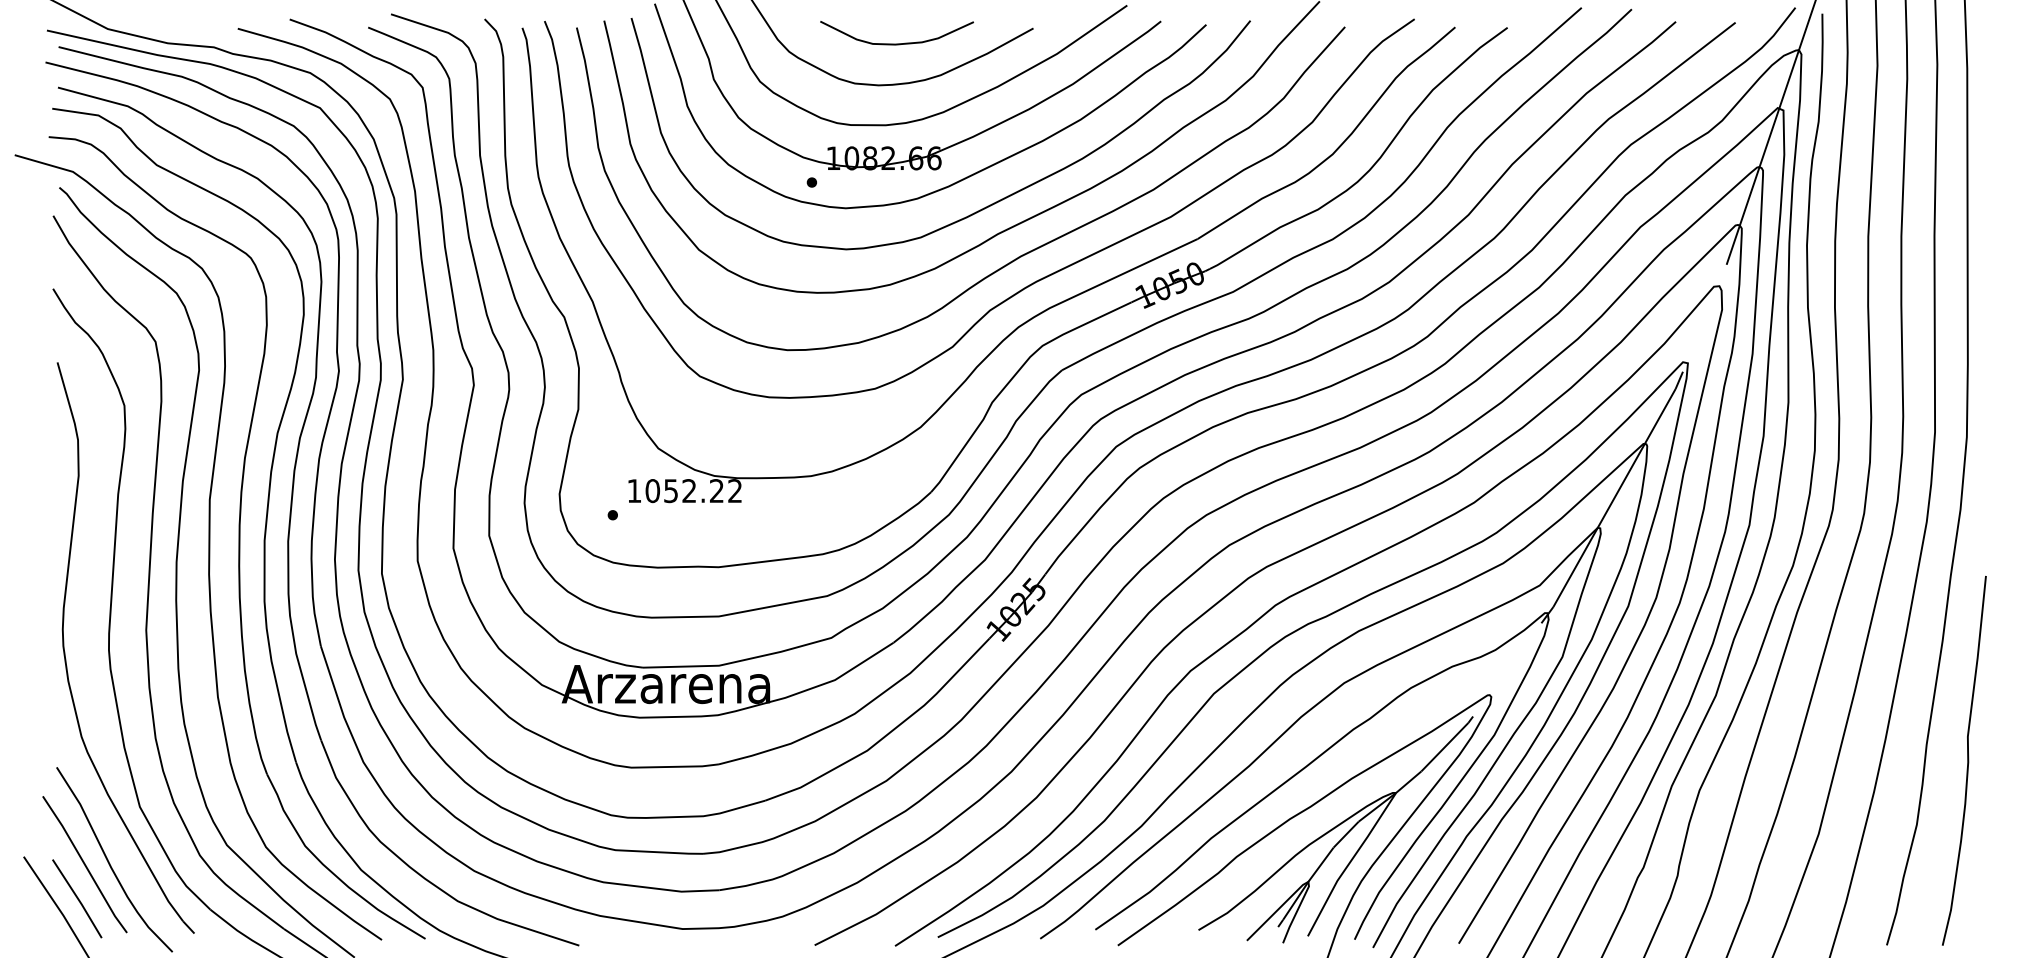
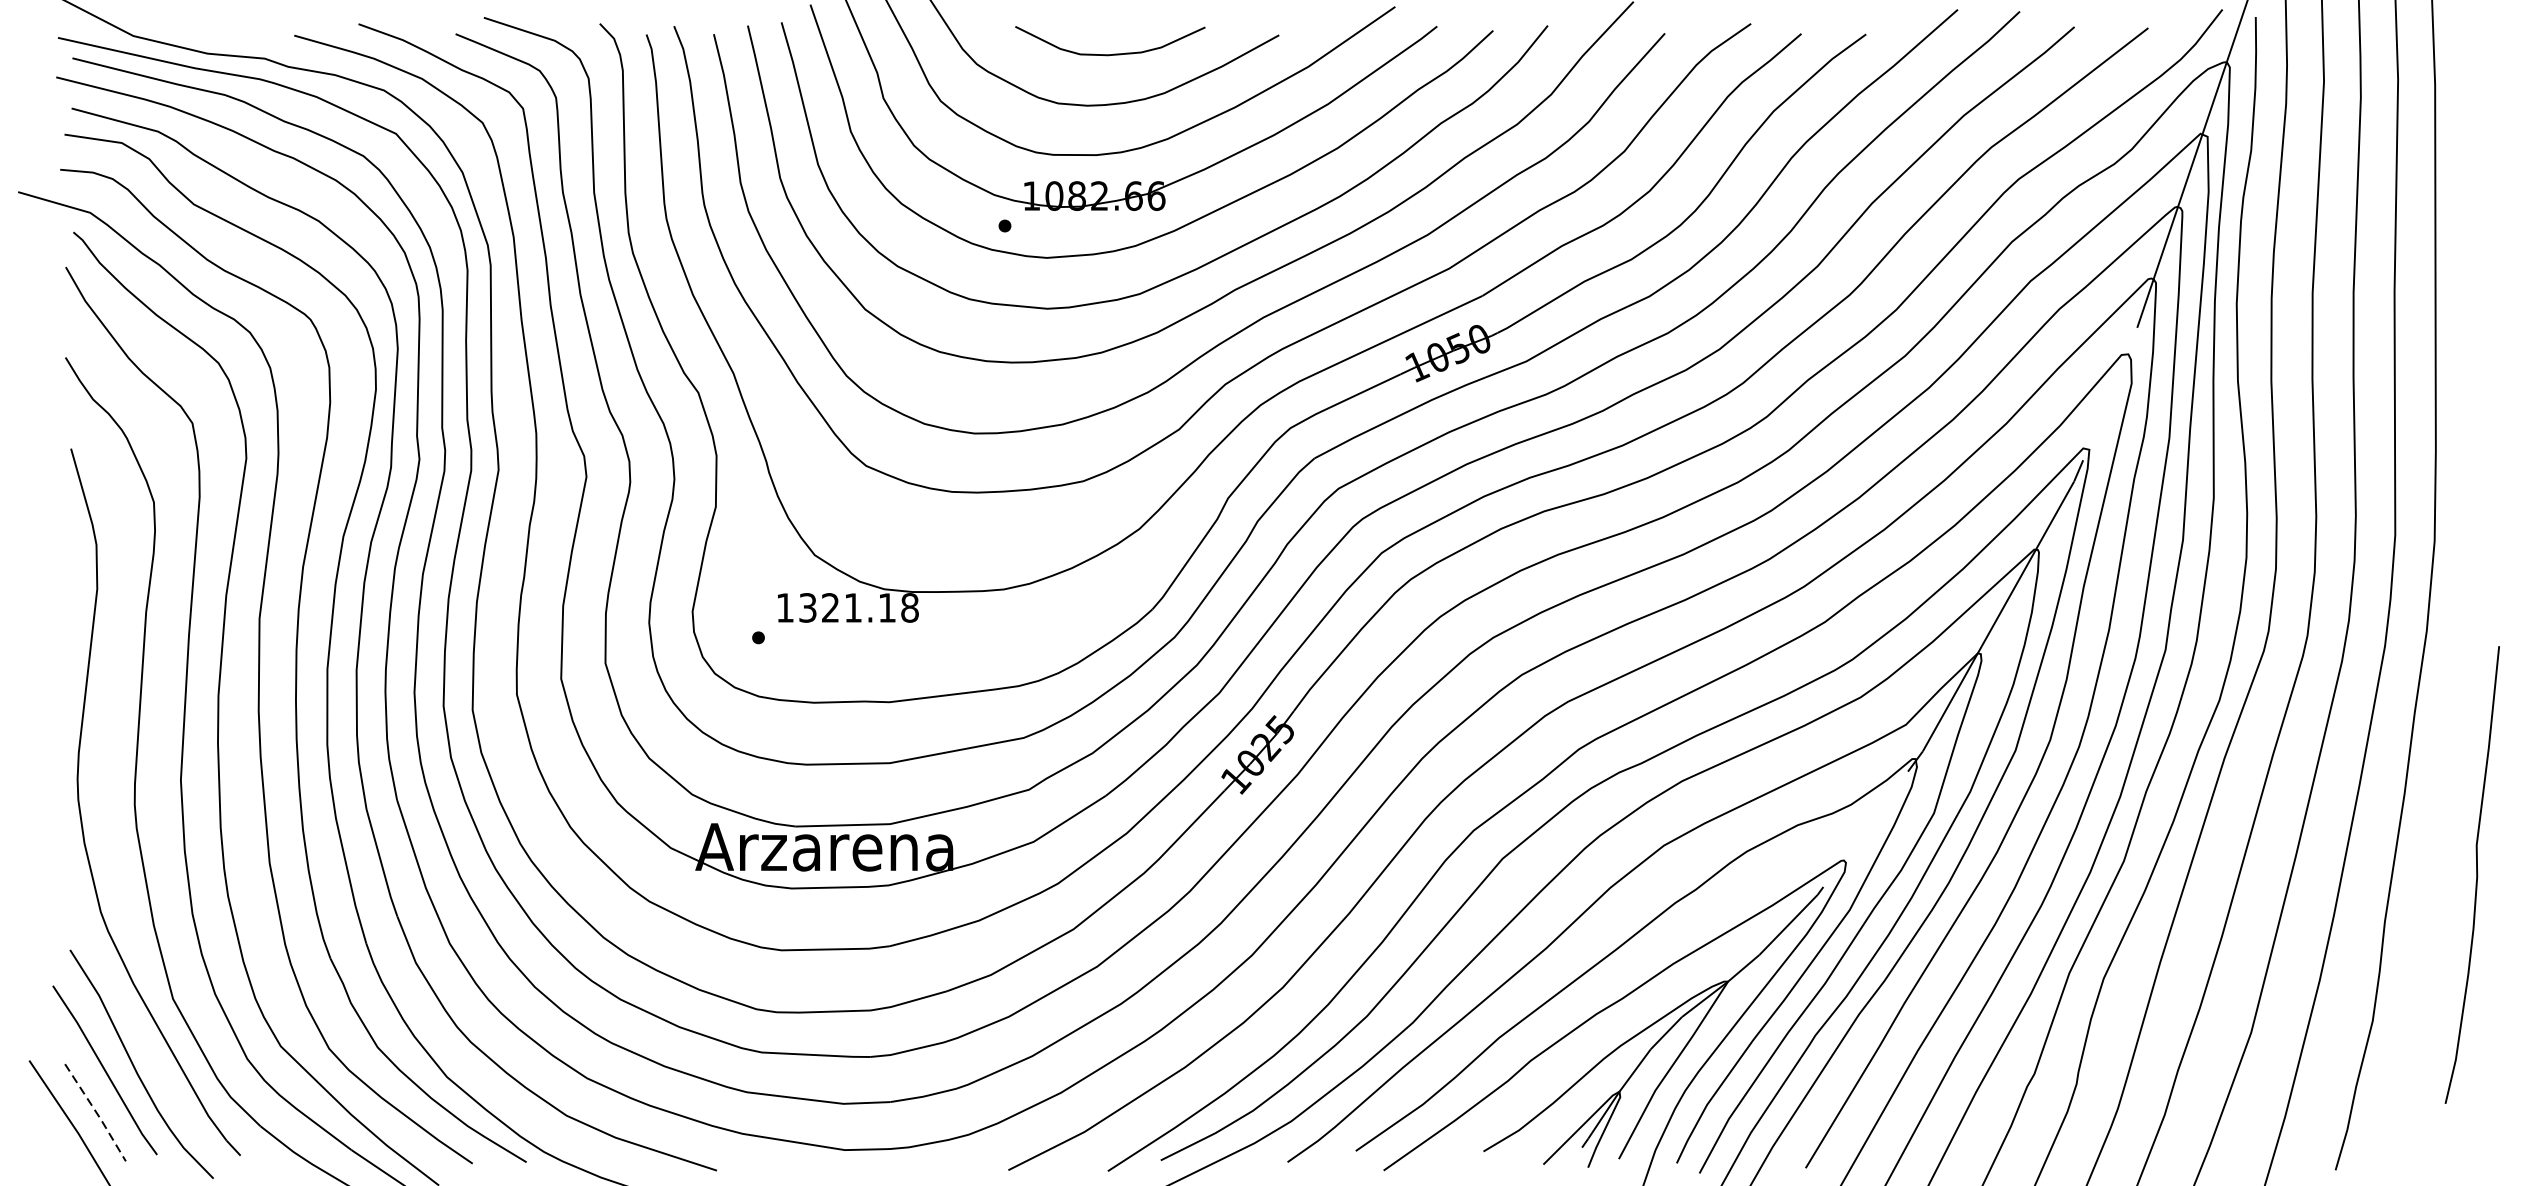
text: (693, 491) -> (858, 608), 1052.22 -> 1321.18
curve: (1967, 760) -> (2476, 874), moved
line: (78, 899) -> (97, 1113), solid -> dashed

